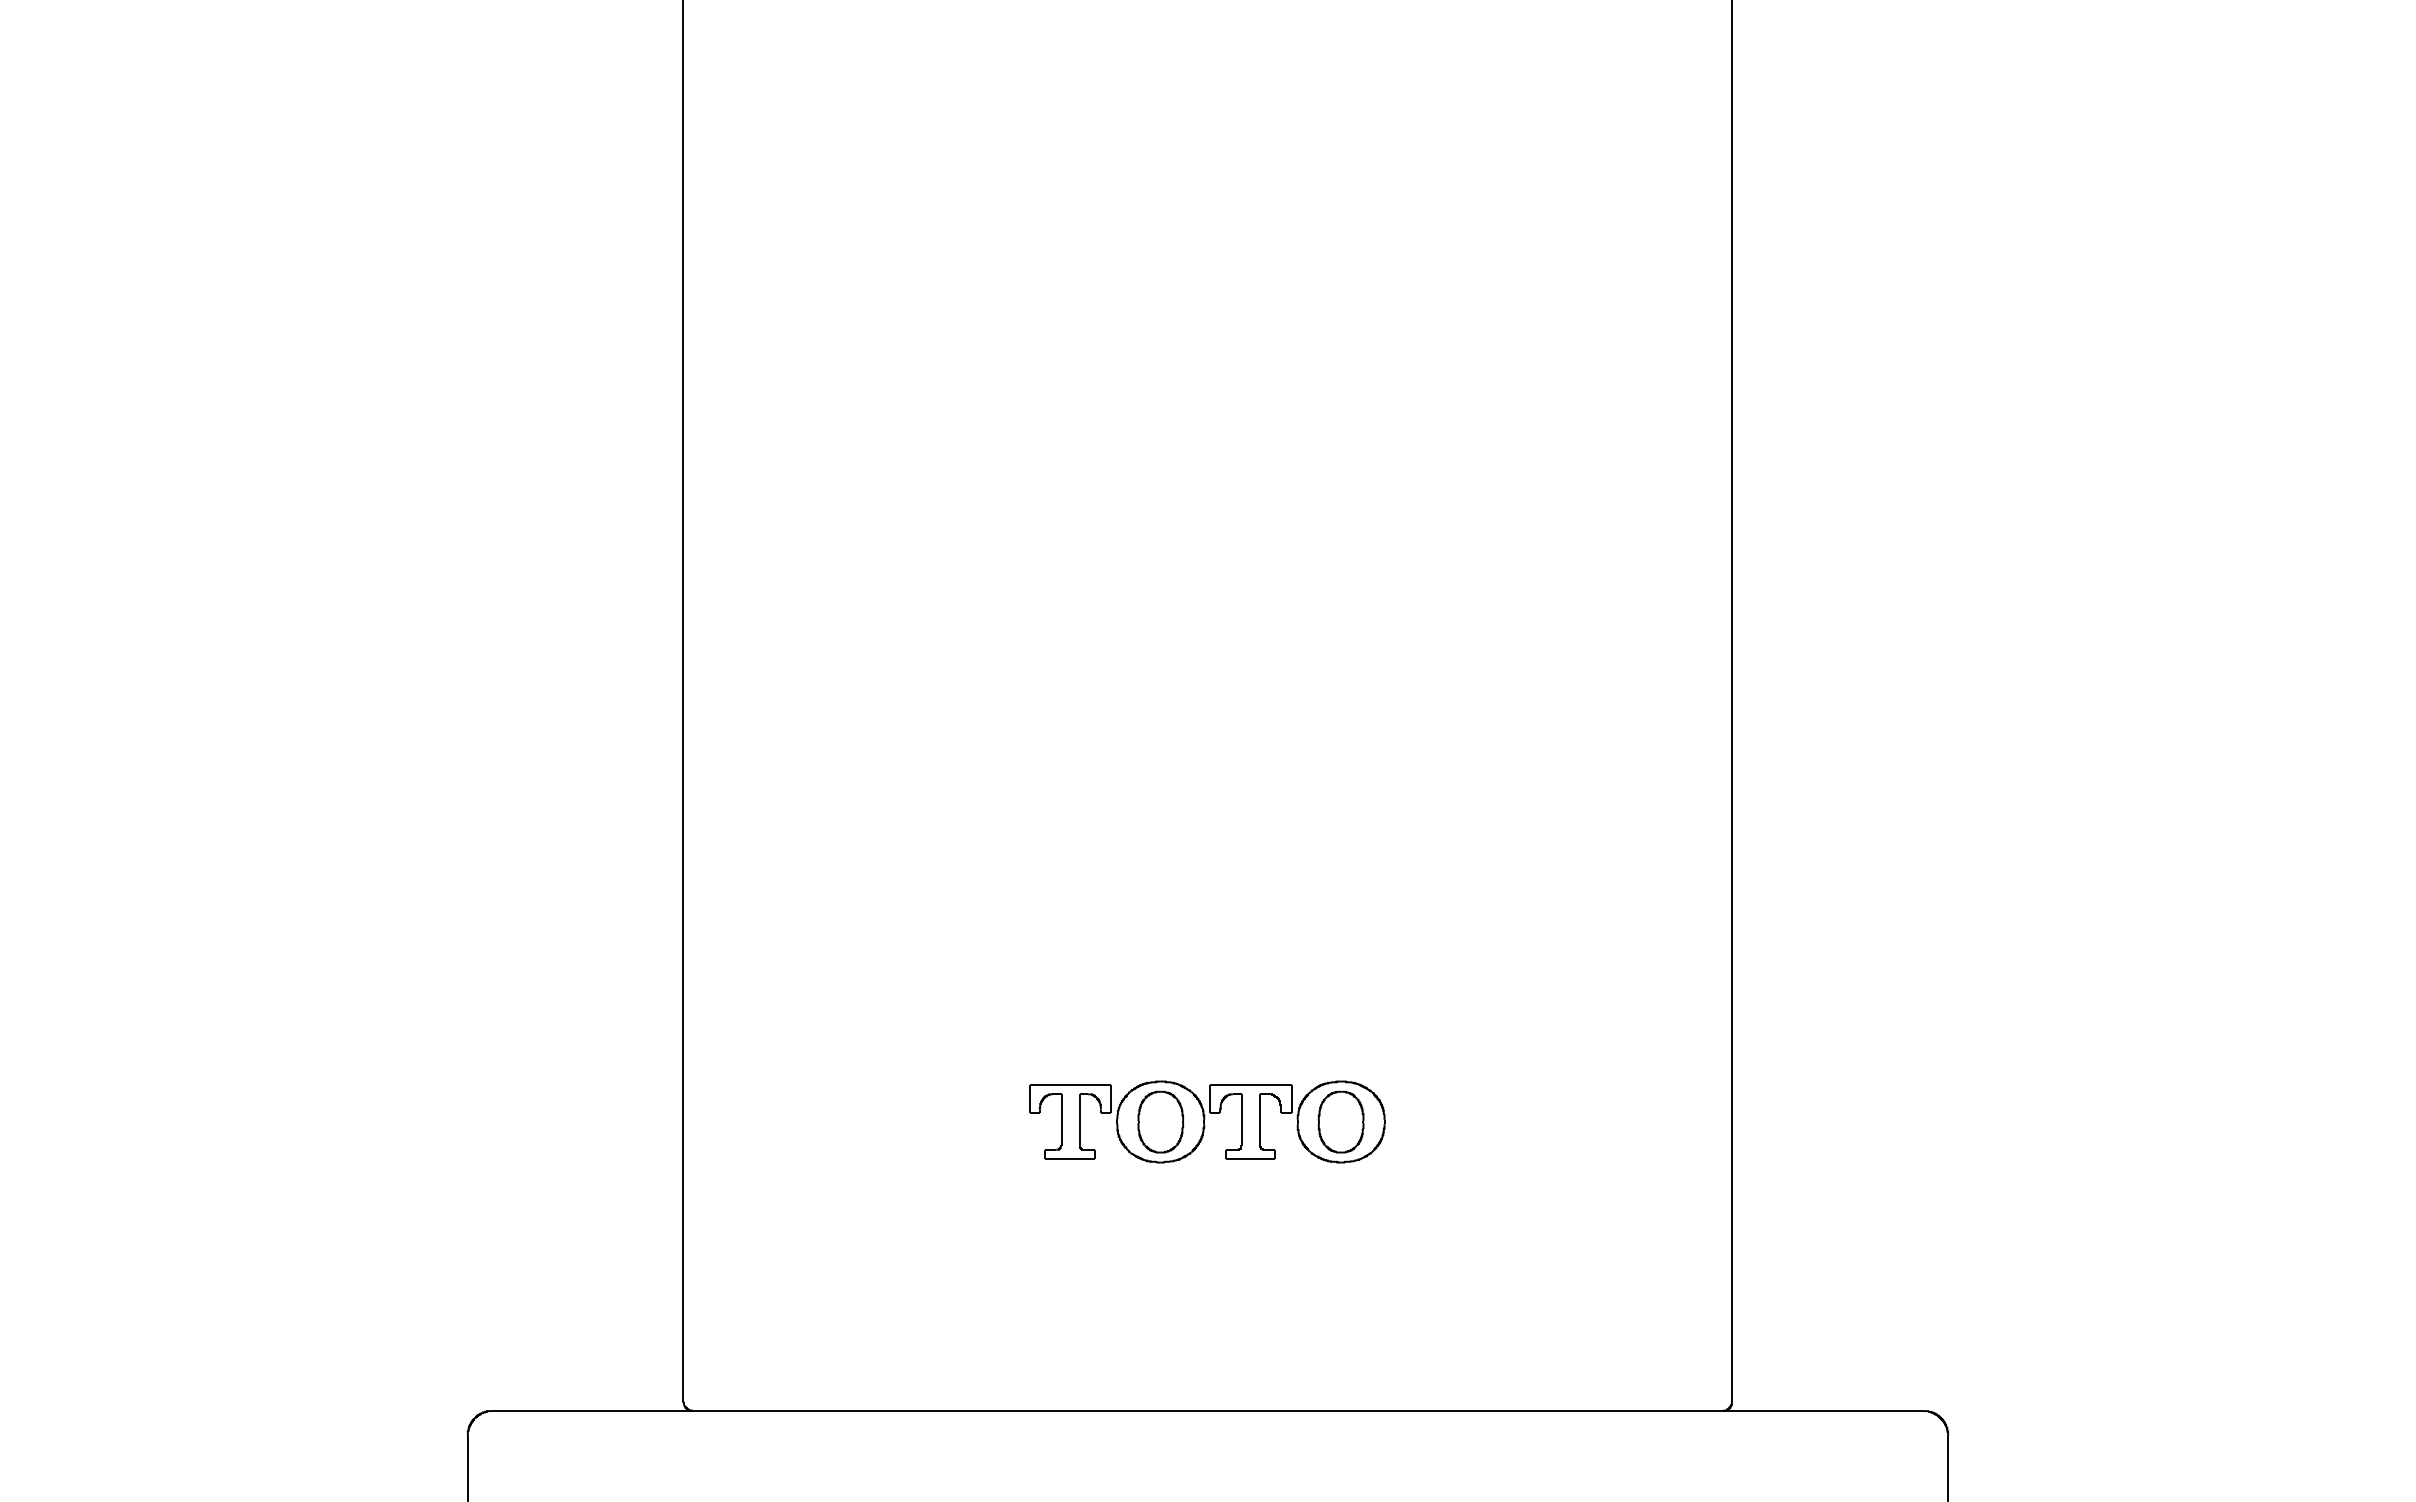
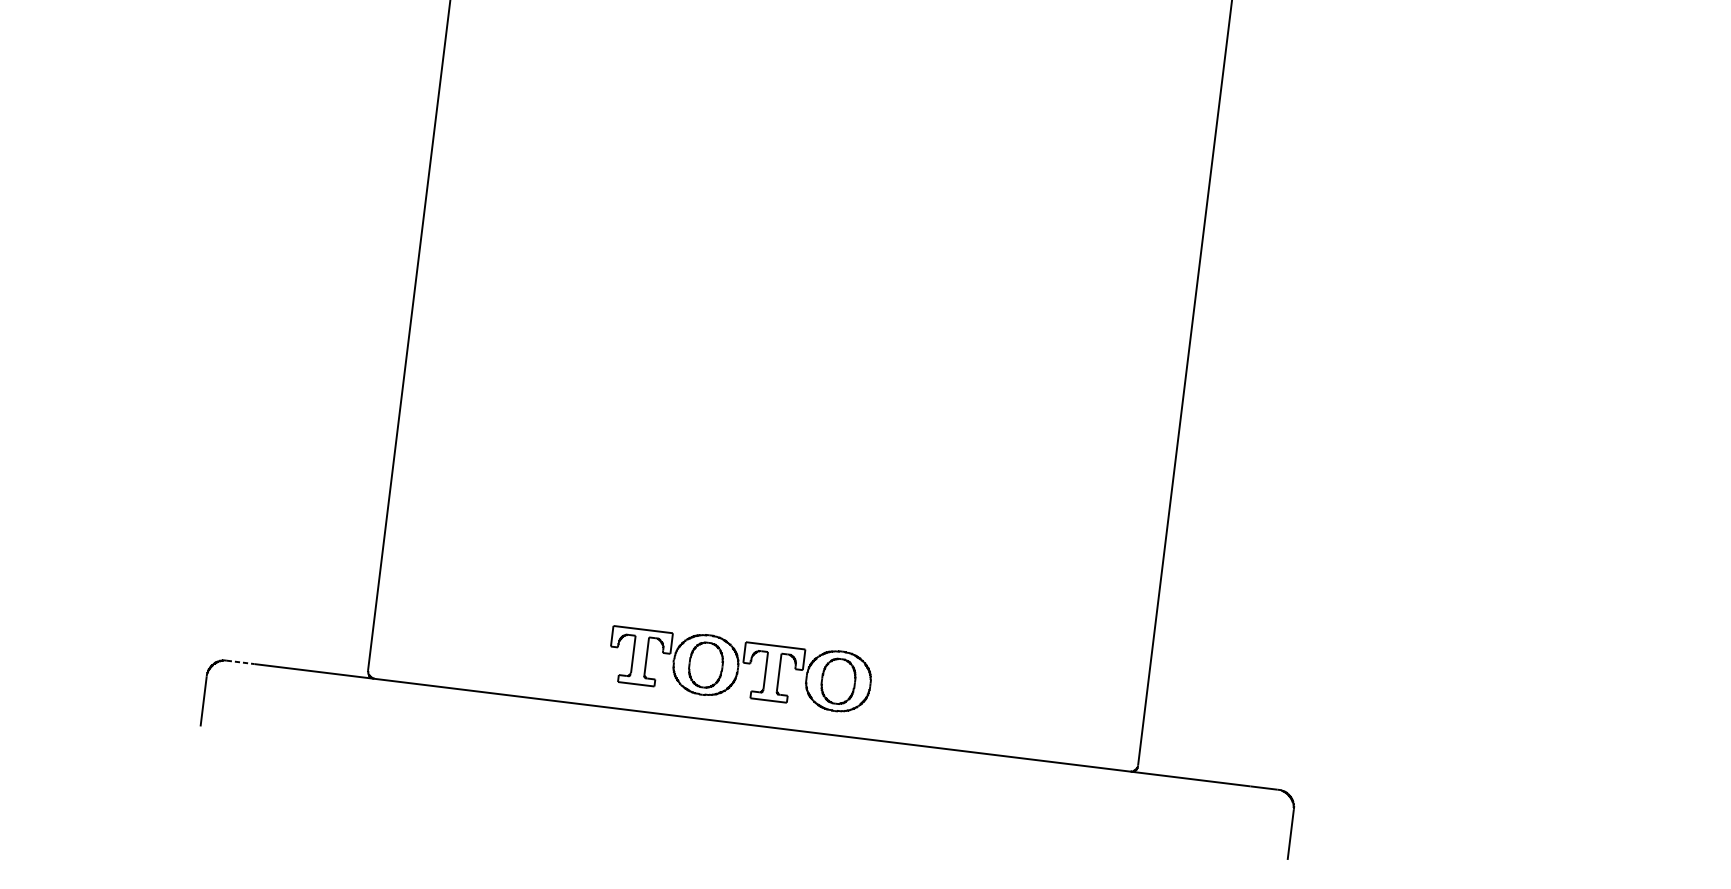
part: (1207, 1121) -> (740, 668), moved
line: (510, 1411) -> (240, 662), solid -> dashed

